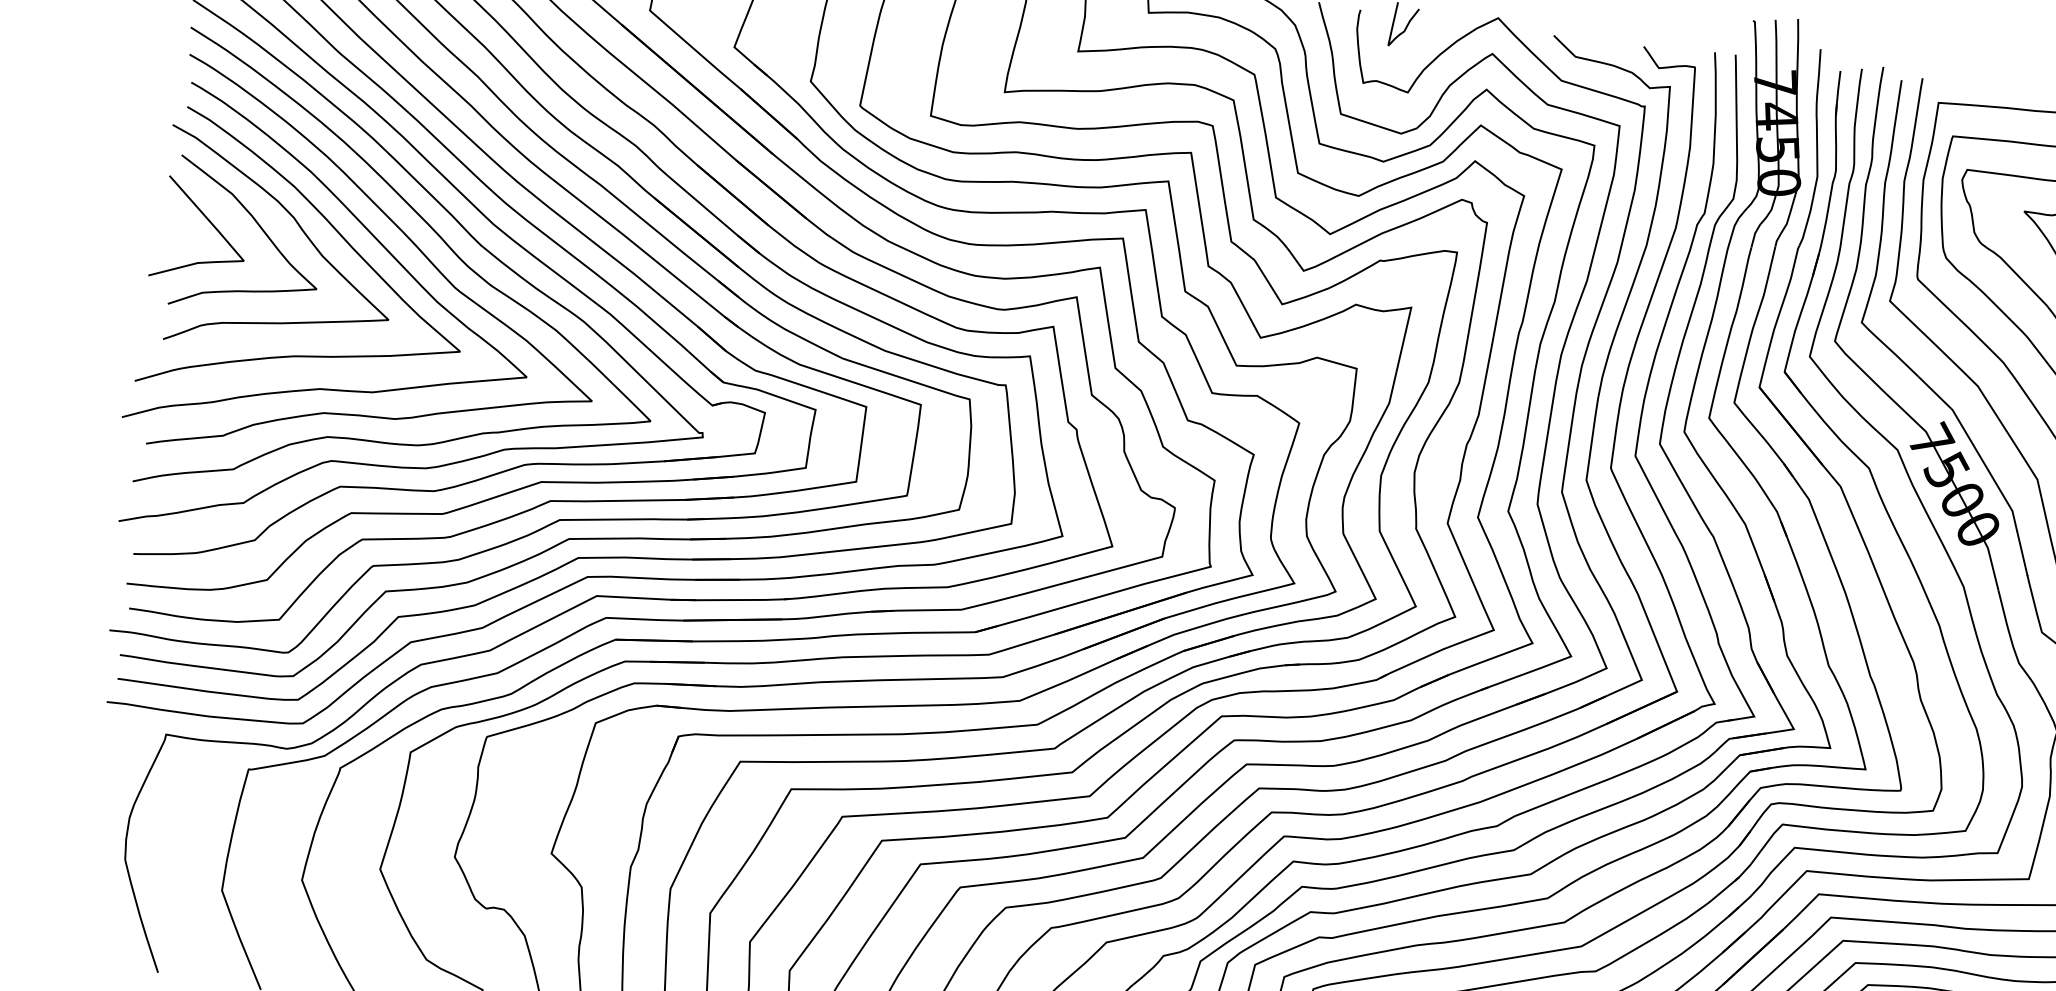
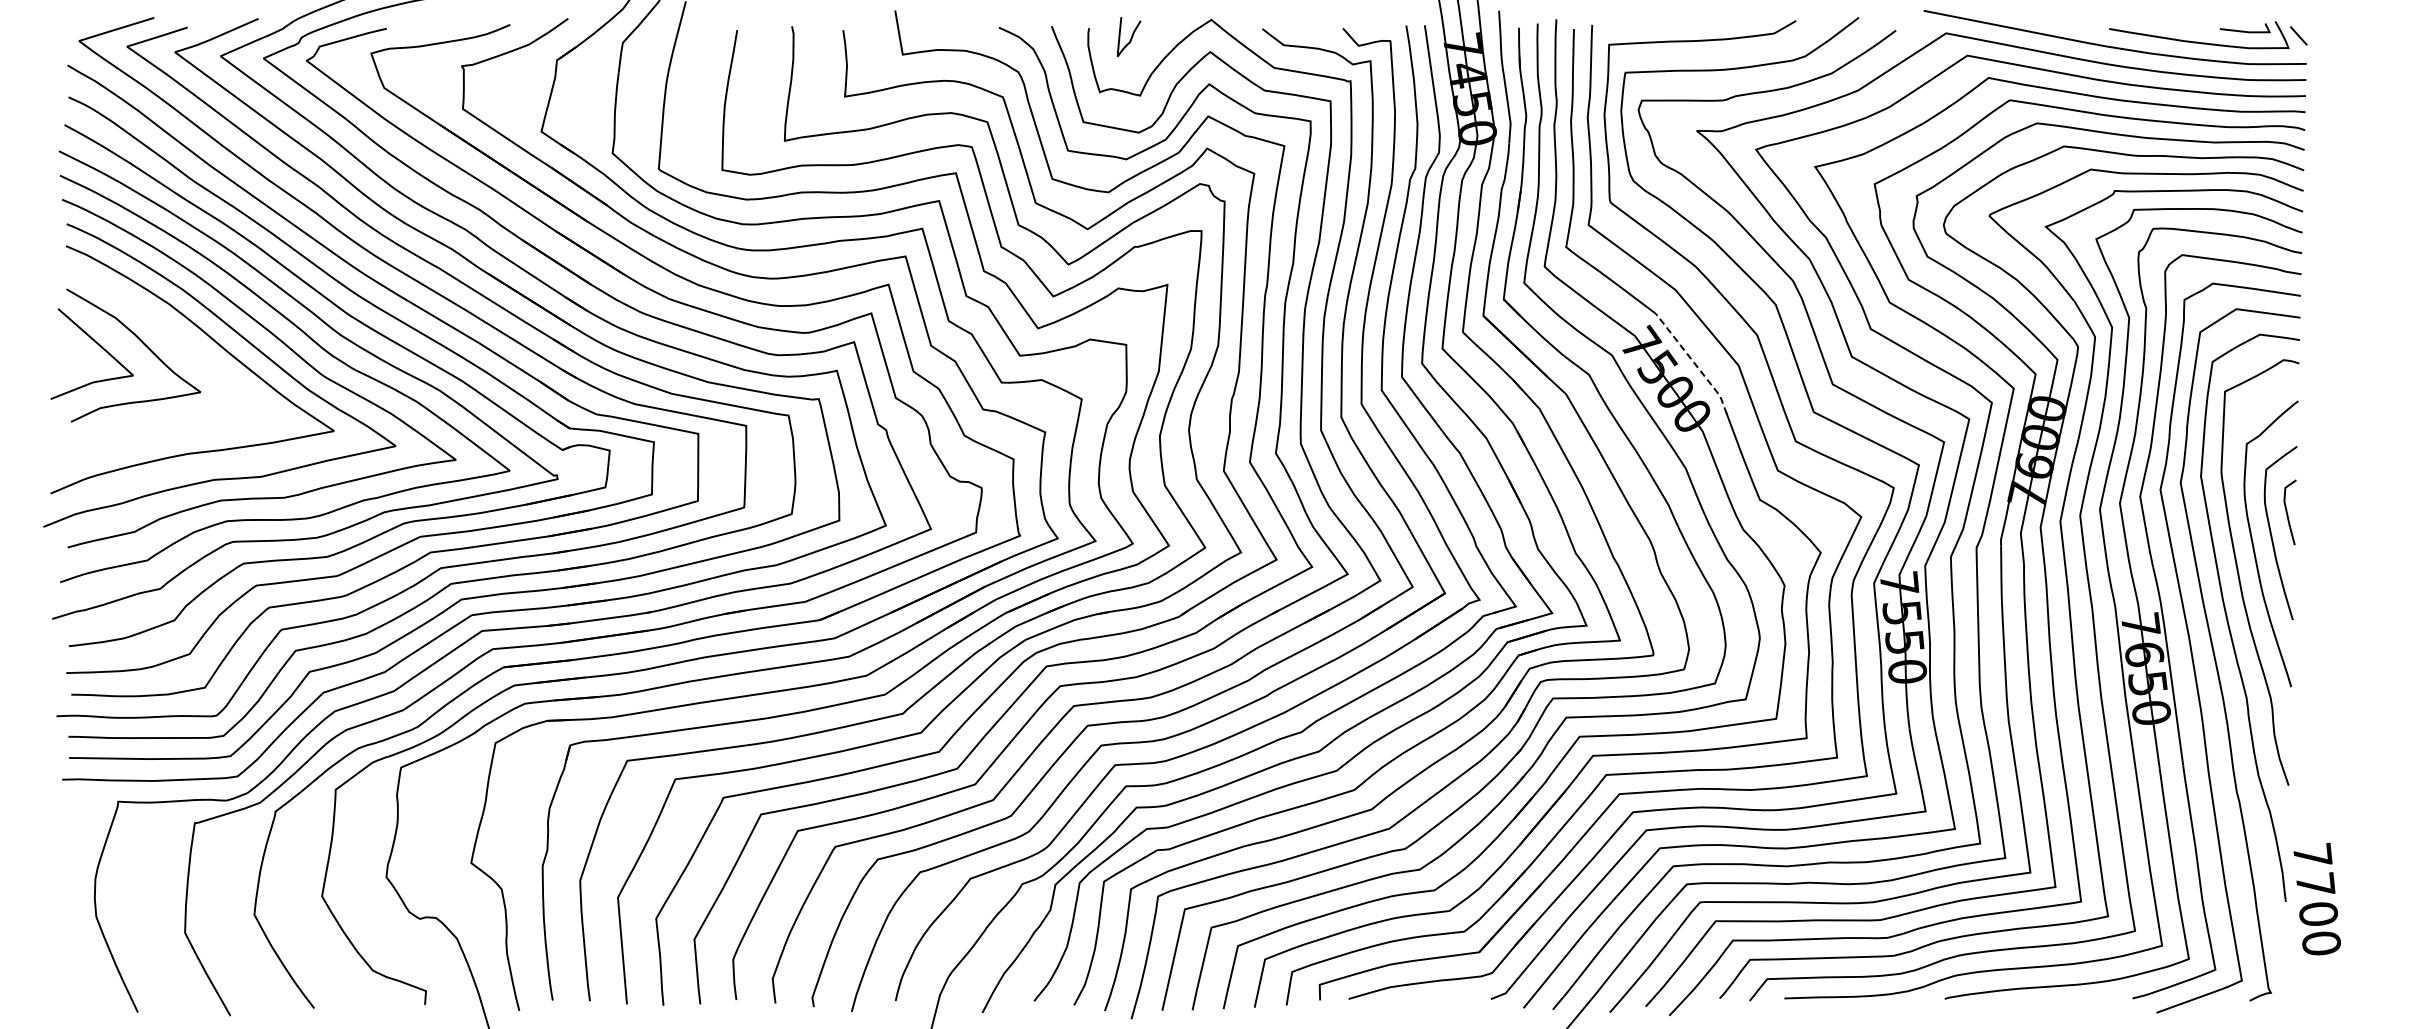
curve: (300, 229) -> (179, 341), removed
line: (1987, 468) -> (1693, 361), solid -> dashed

